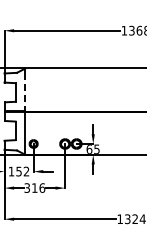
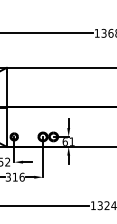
line: (25, 92) -> (6, 89), dashed -> solid
text: (96, 148) -> (71, 141), 65 -> 61

